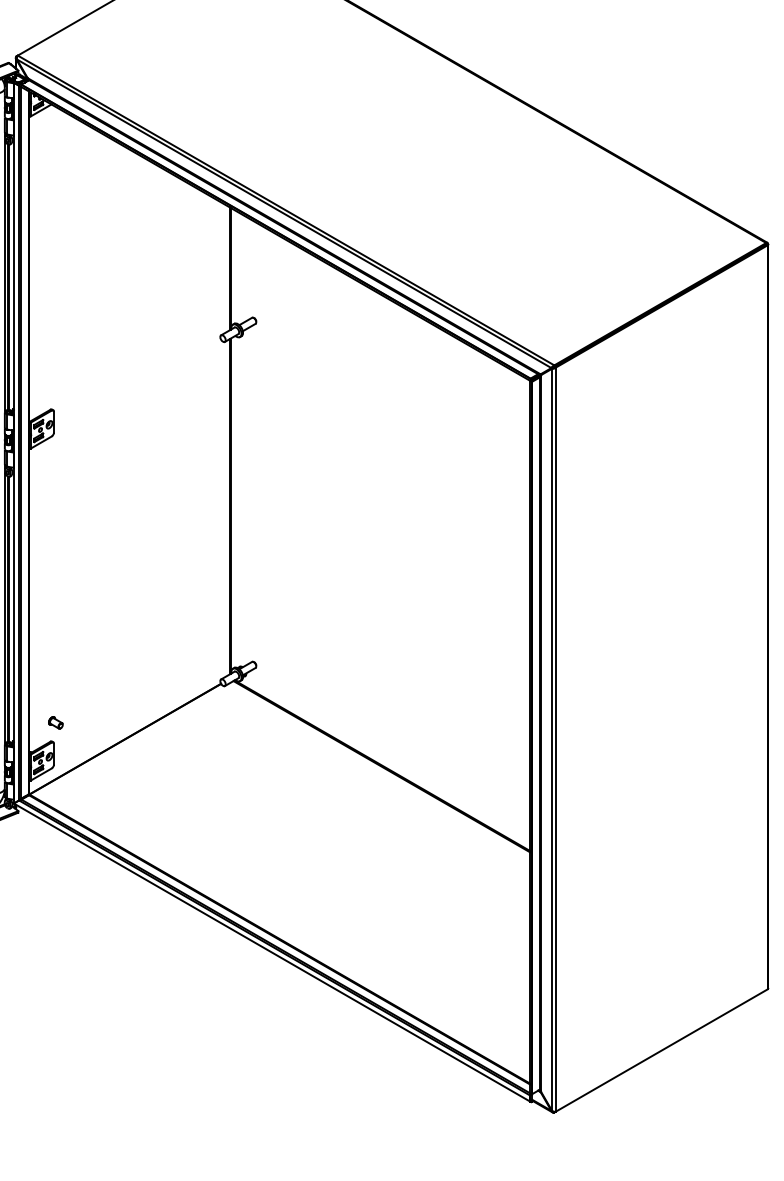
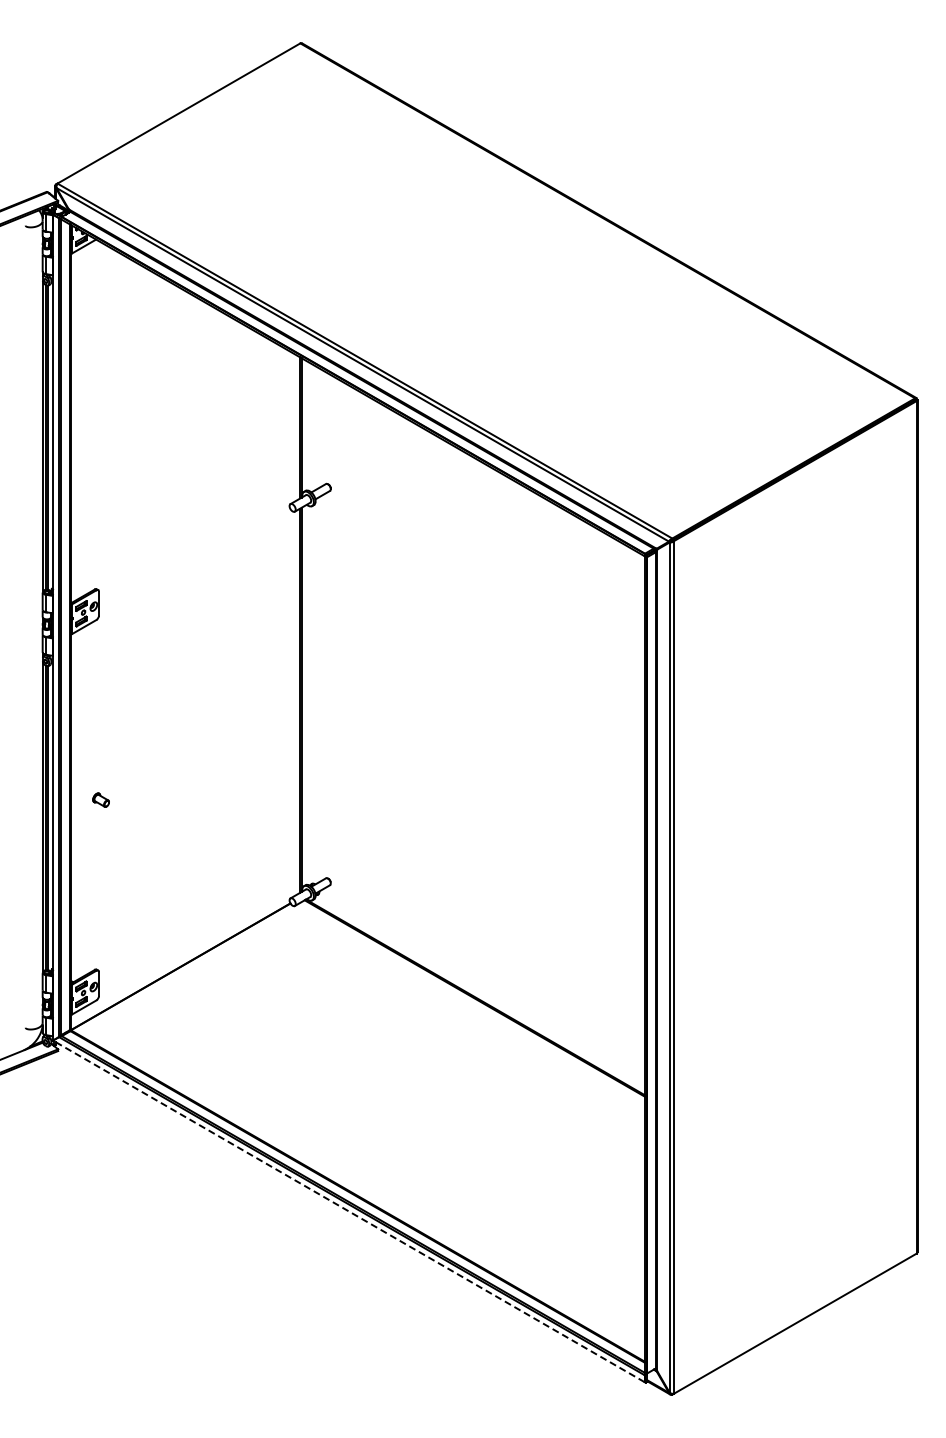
part: (55, 722) -> (100, 799), moved
line: (271, 952) -> (348, 1211), solid -> dashed

